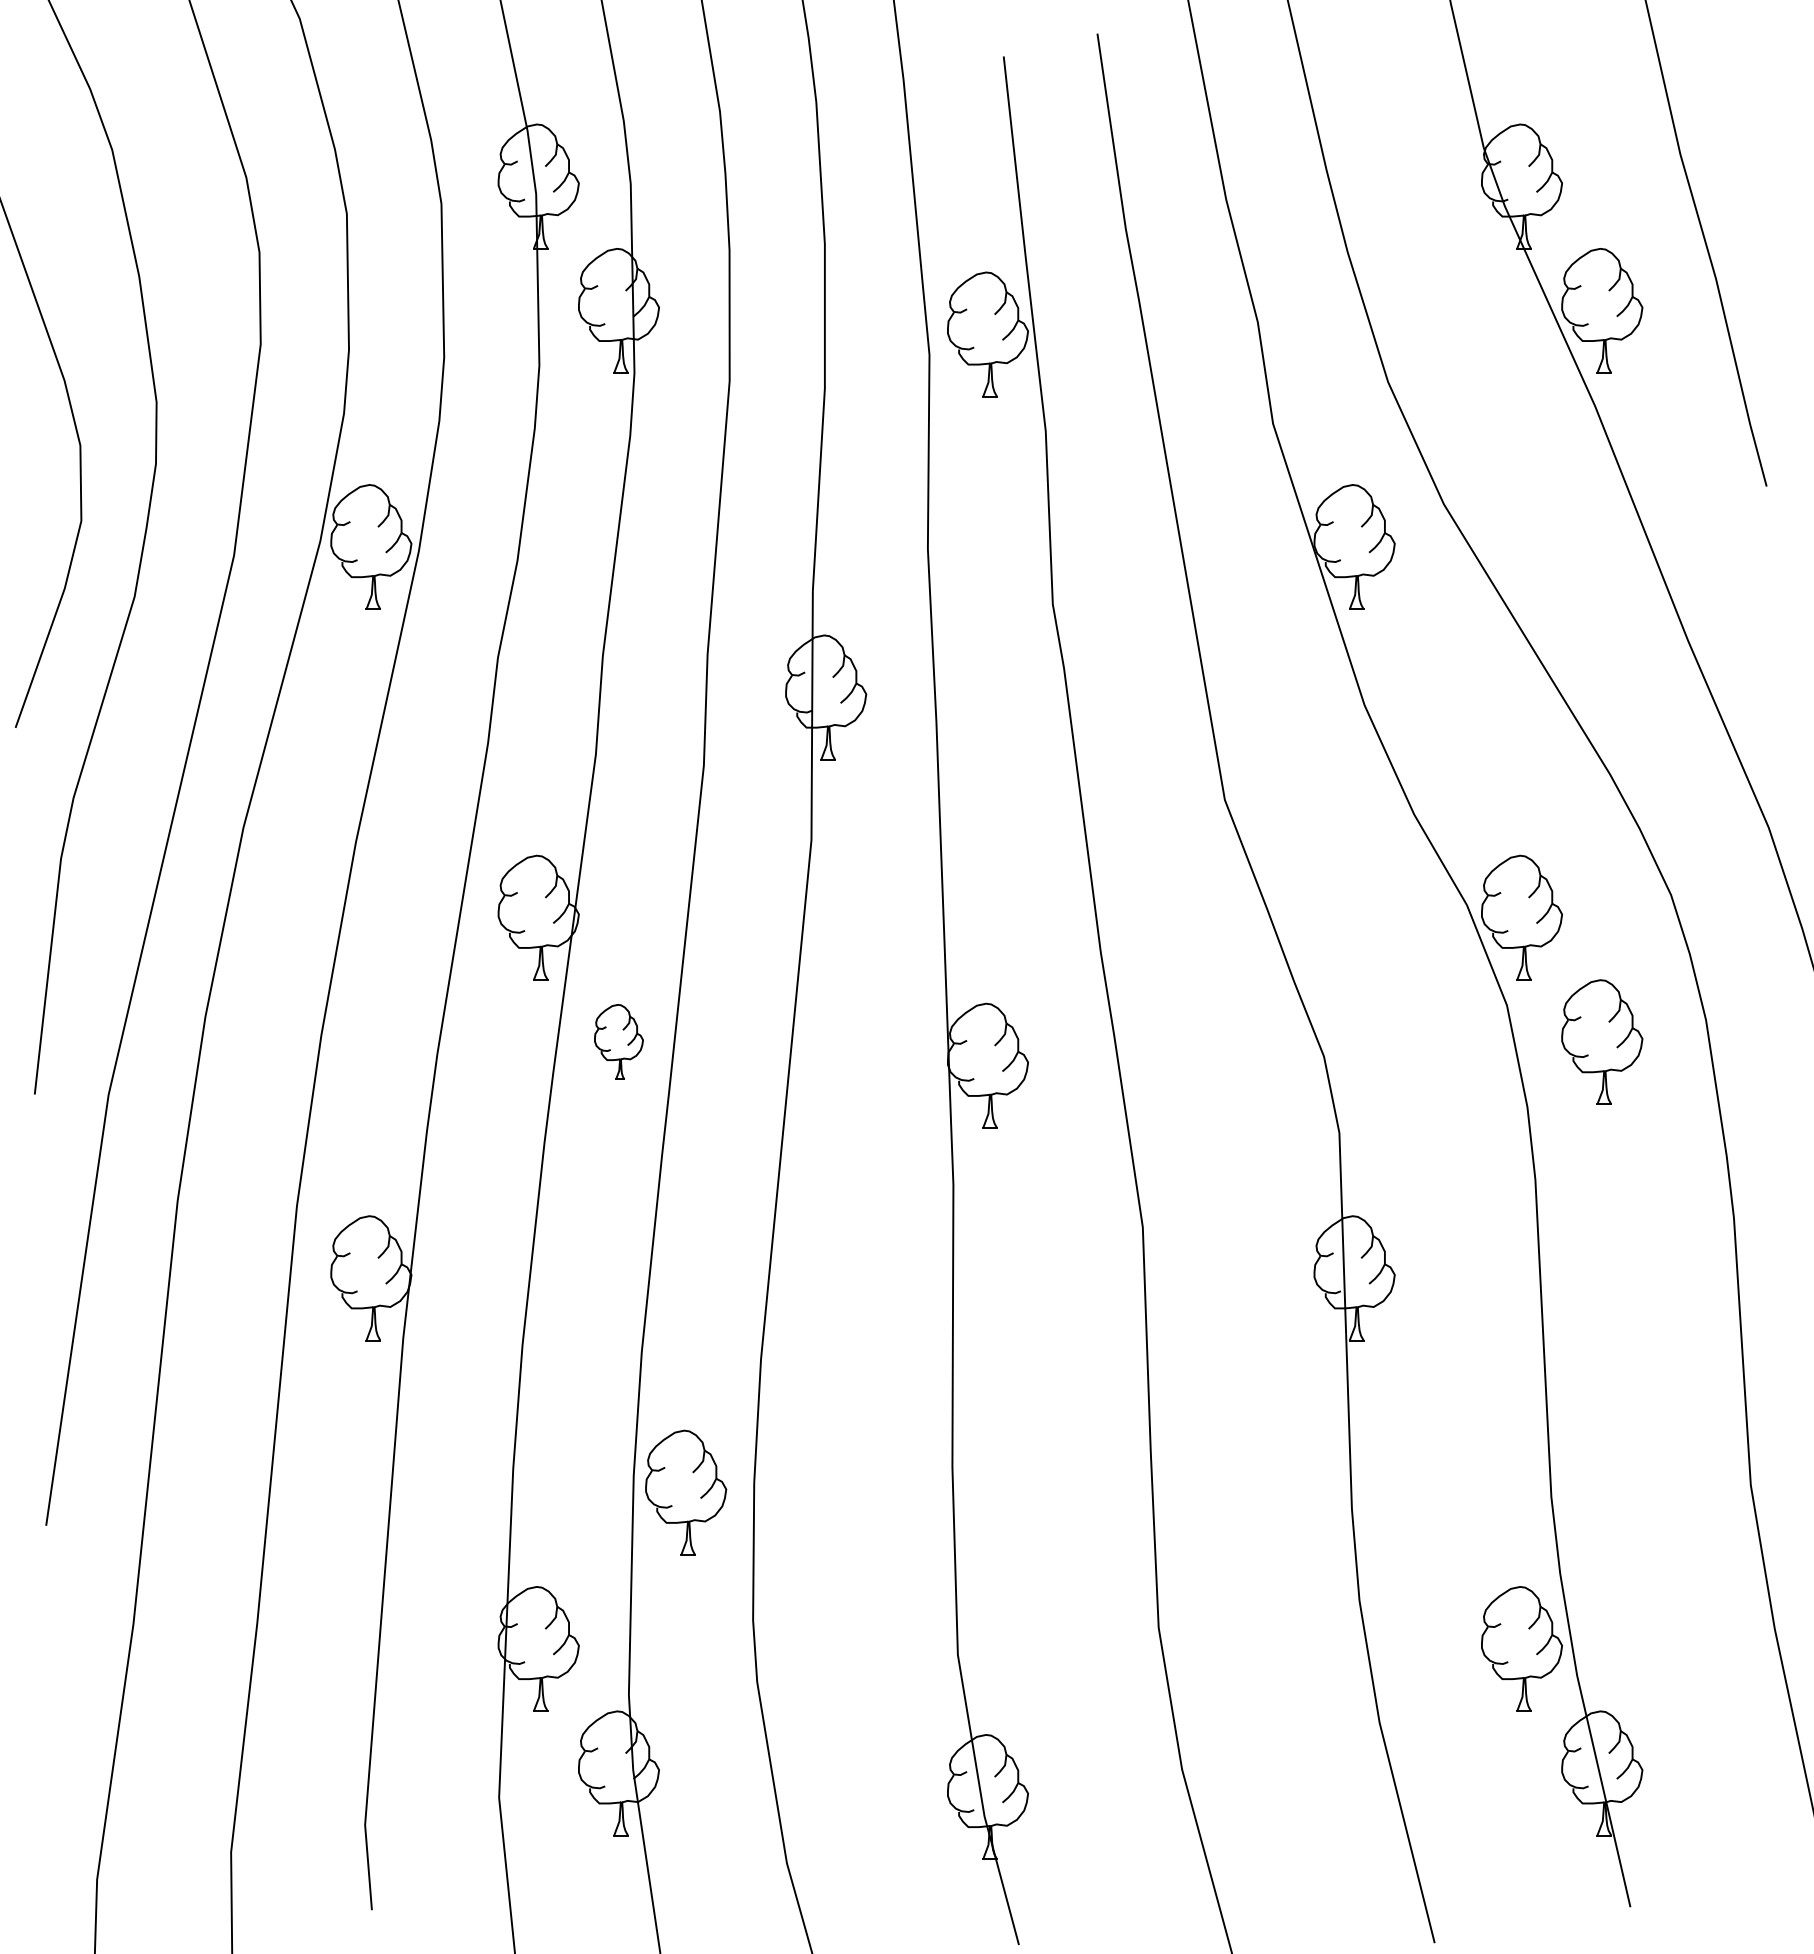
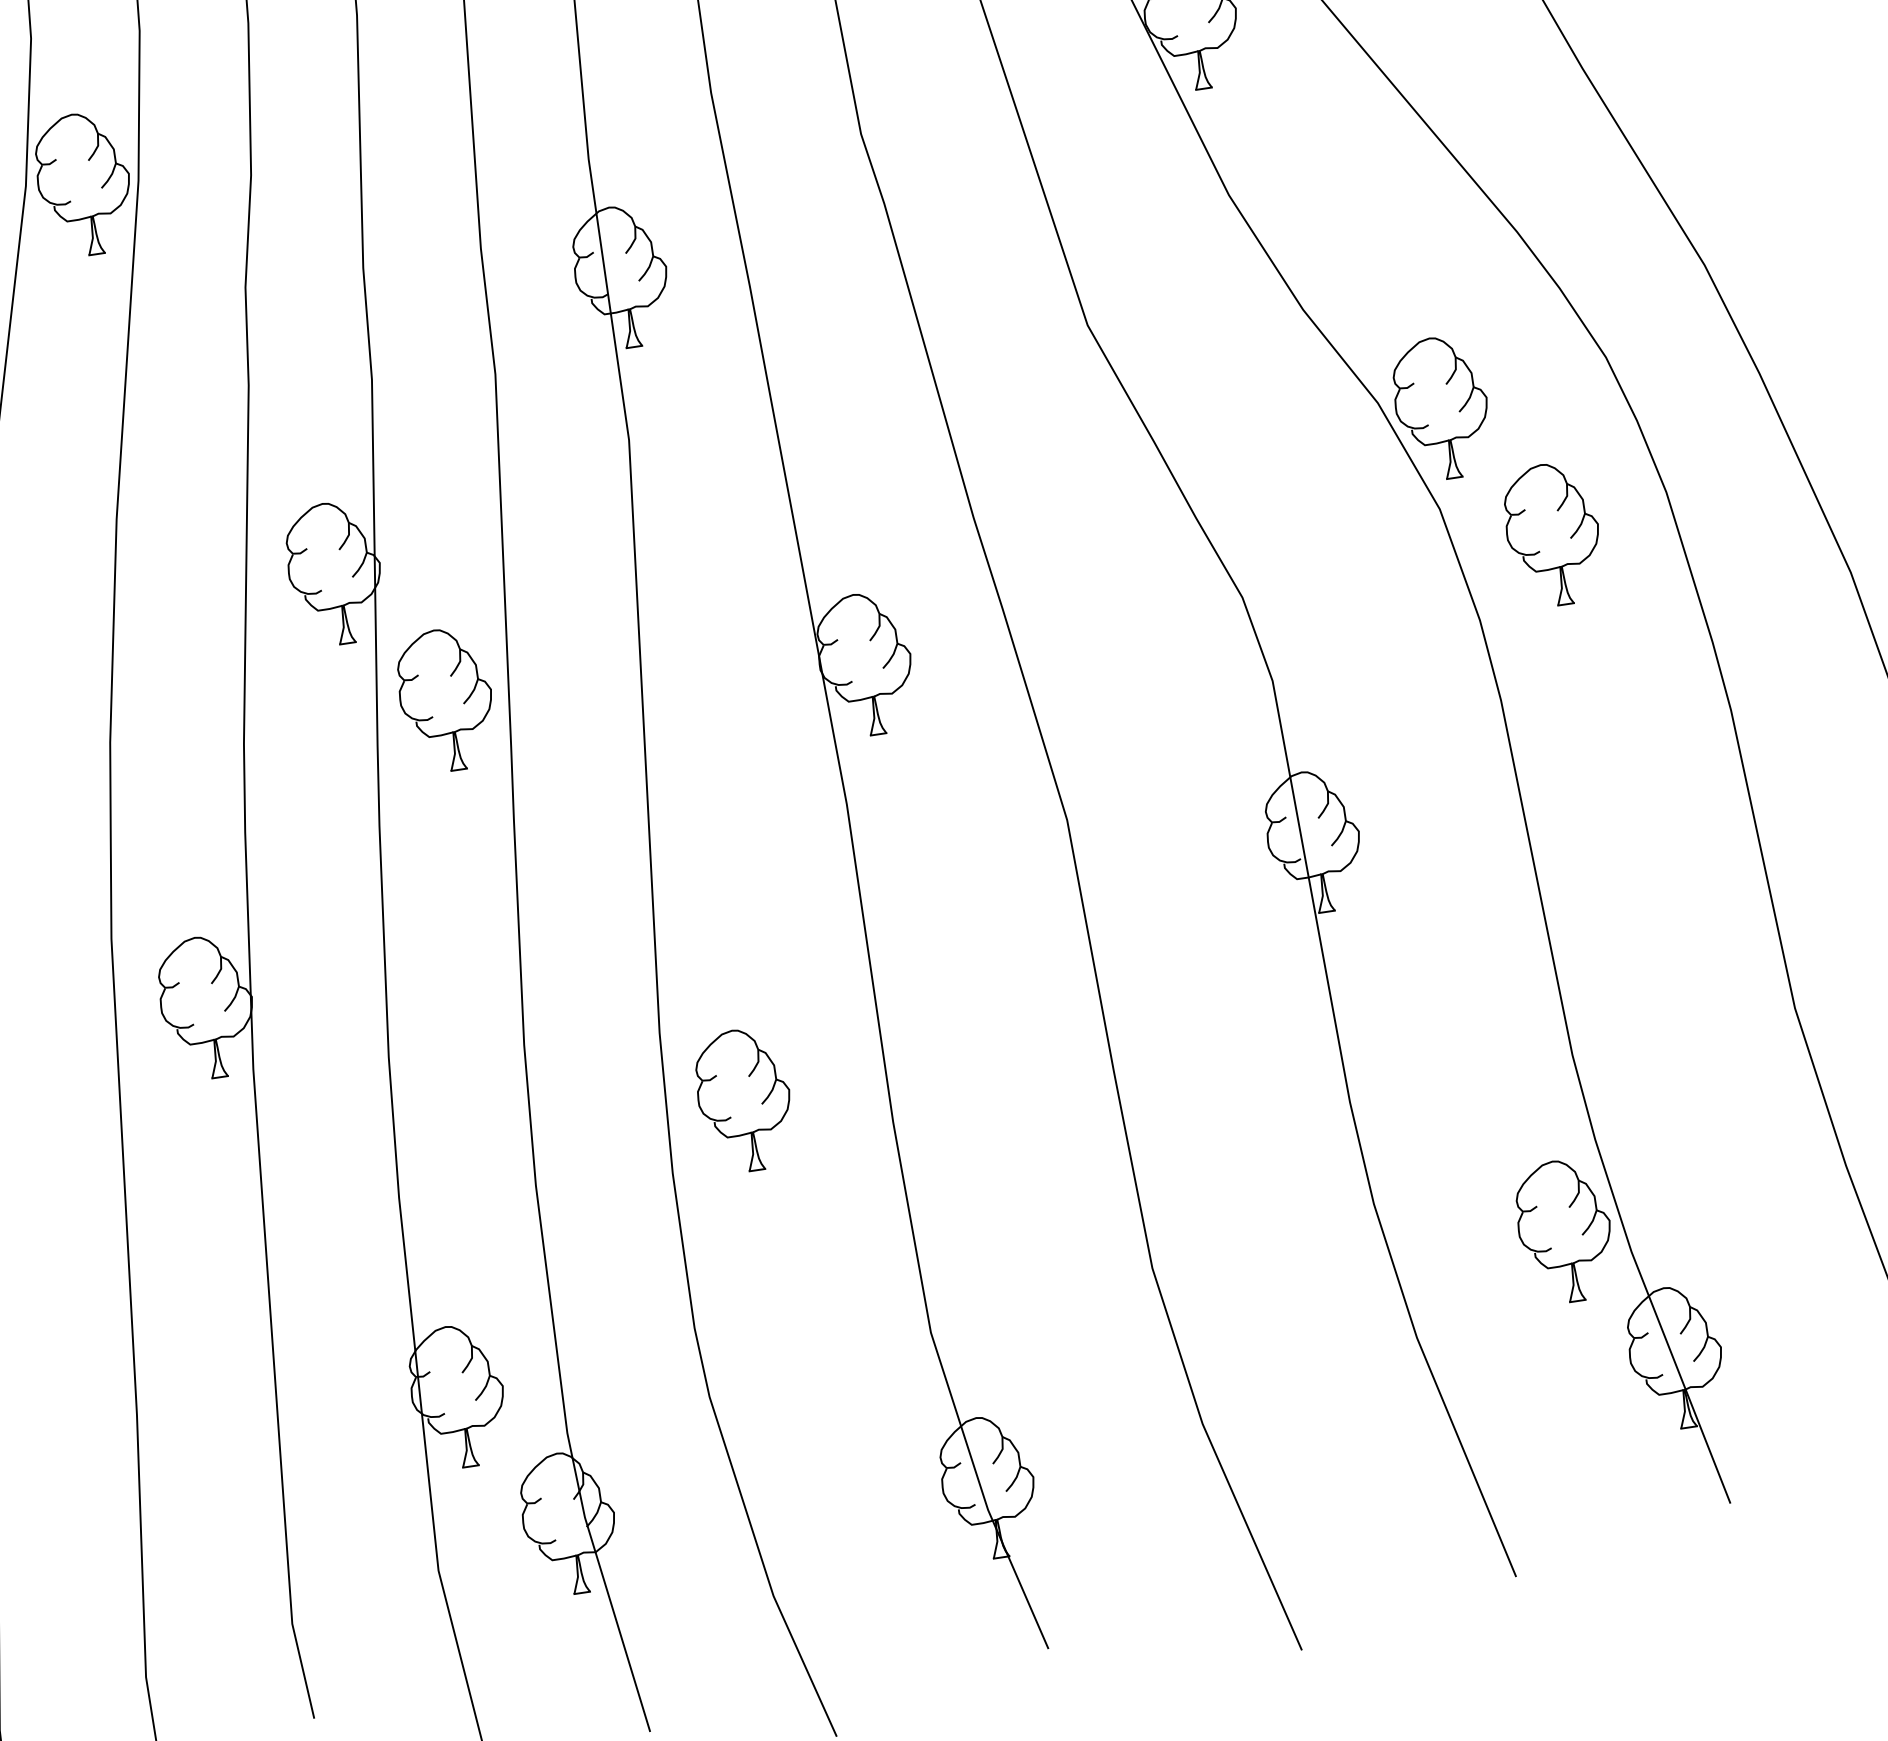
part: (618, 1041) -> (445, 699), size x1.67
part: (686, 1492) -> (744, 1099), moved

